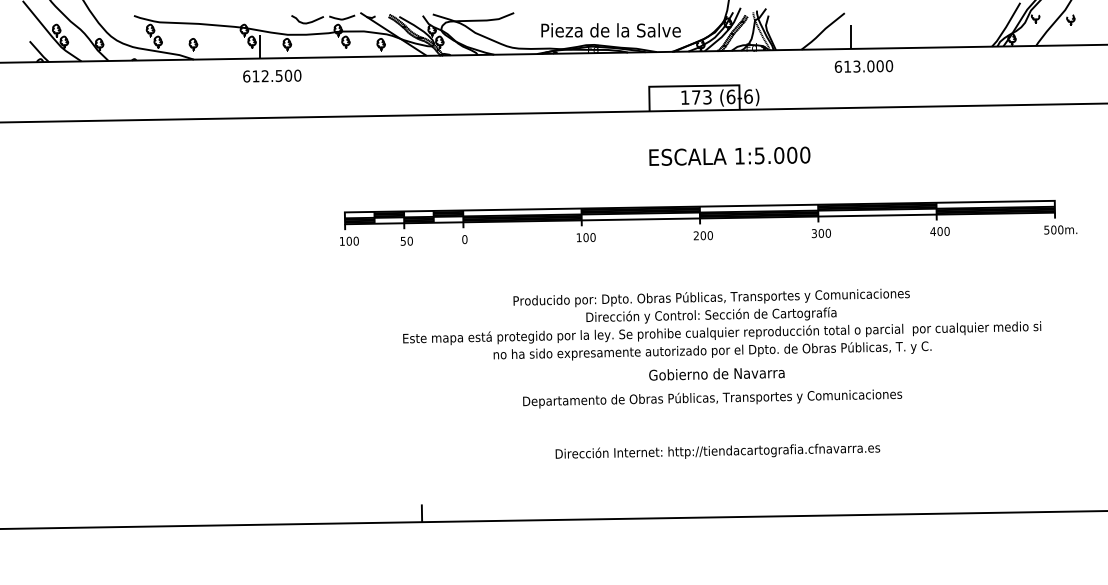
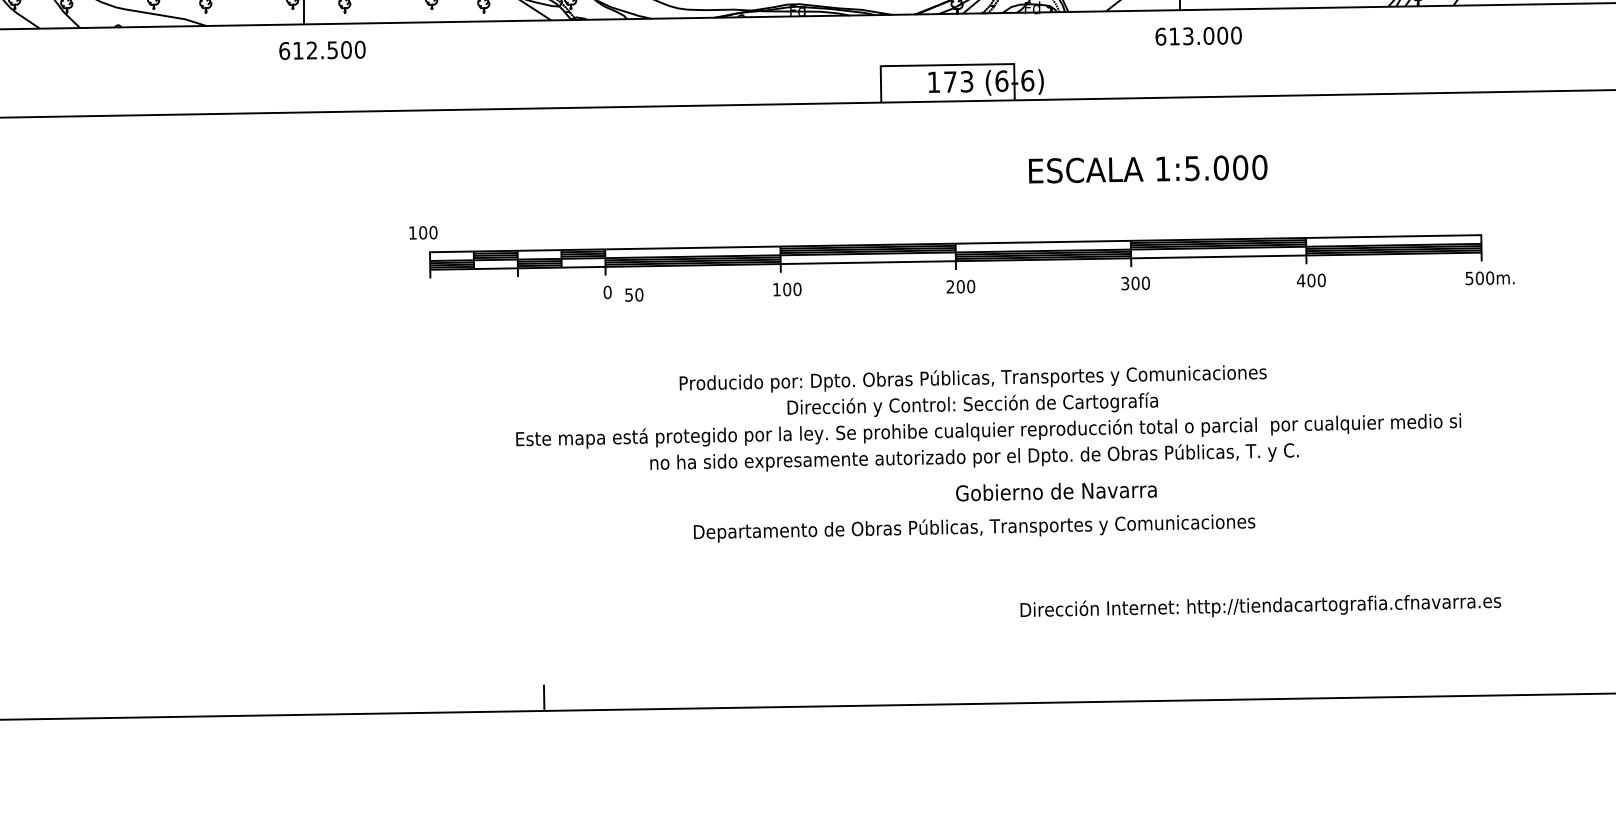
text: (729, 155) -> (1147, 167), moved
text: (349, 240) -> (423, 231), moved
text: (406, 240) -> (633, 293), moved
text: (716, 374) -> (1055, 492), moved
text: (717, 450) -> (1260, 604), moved

